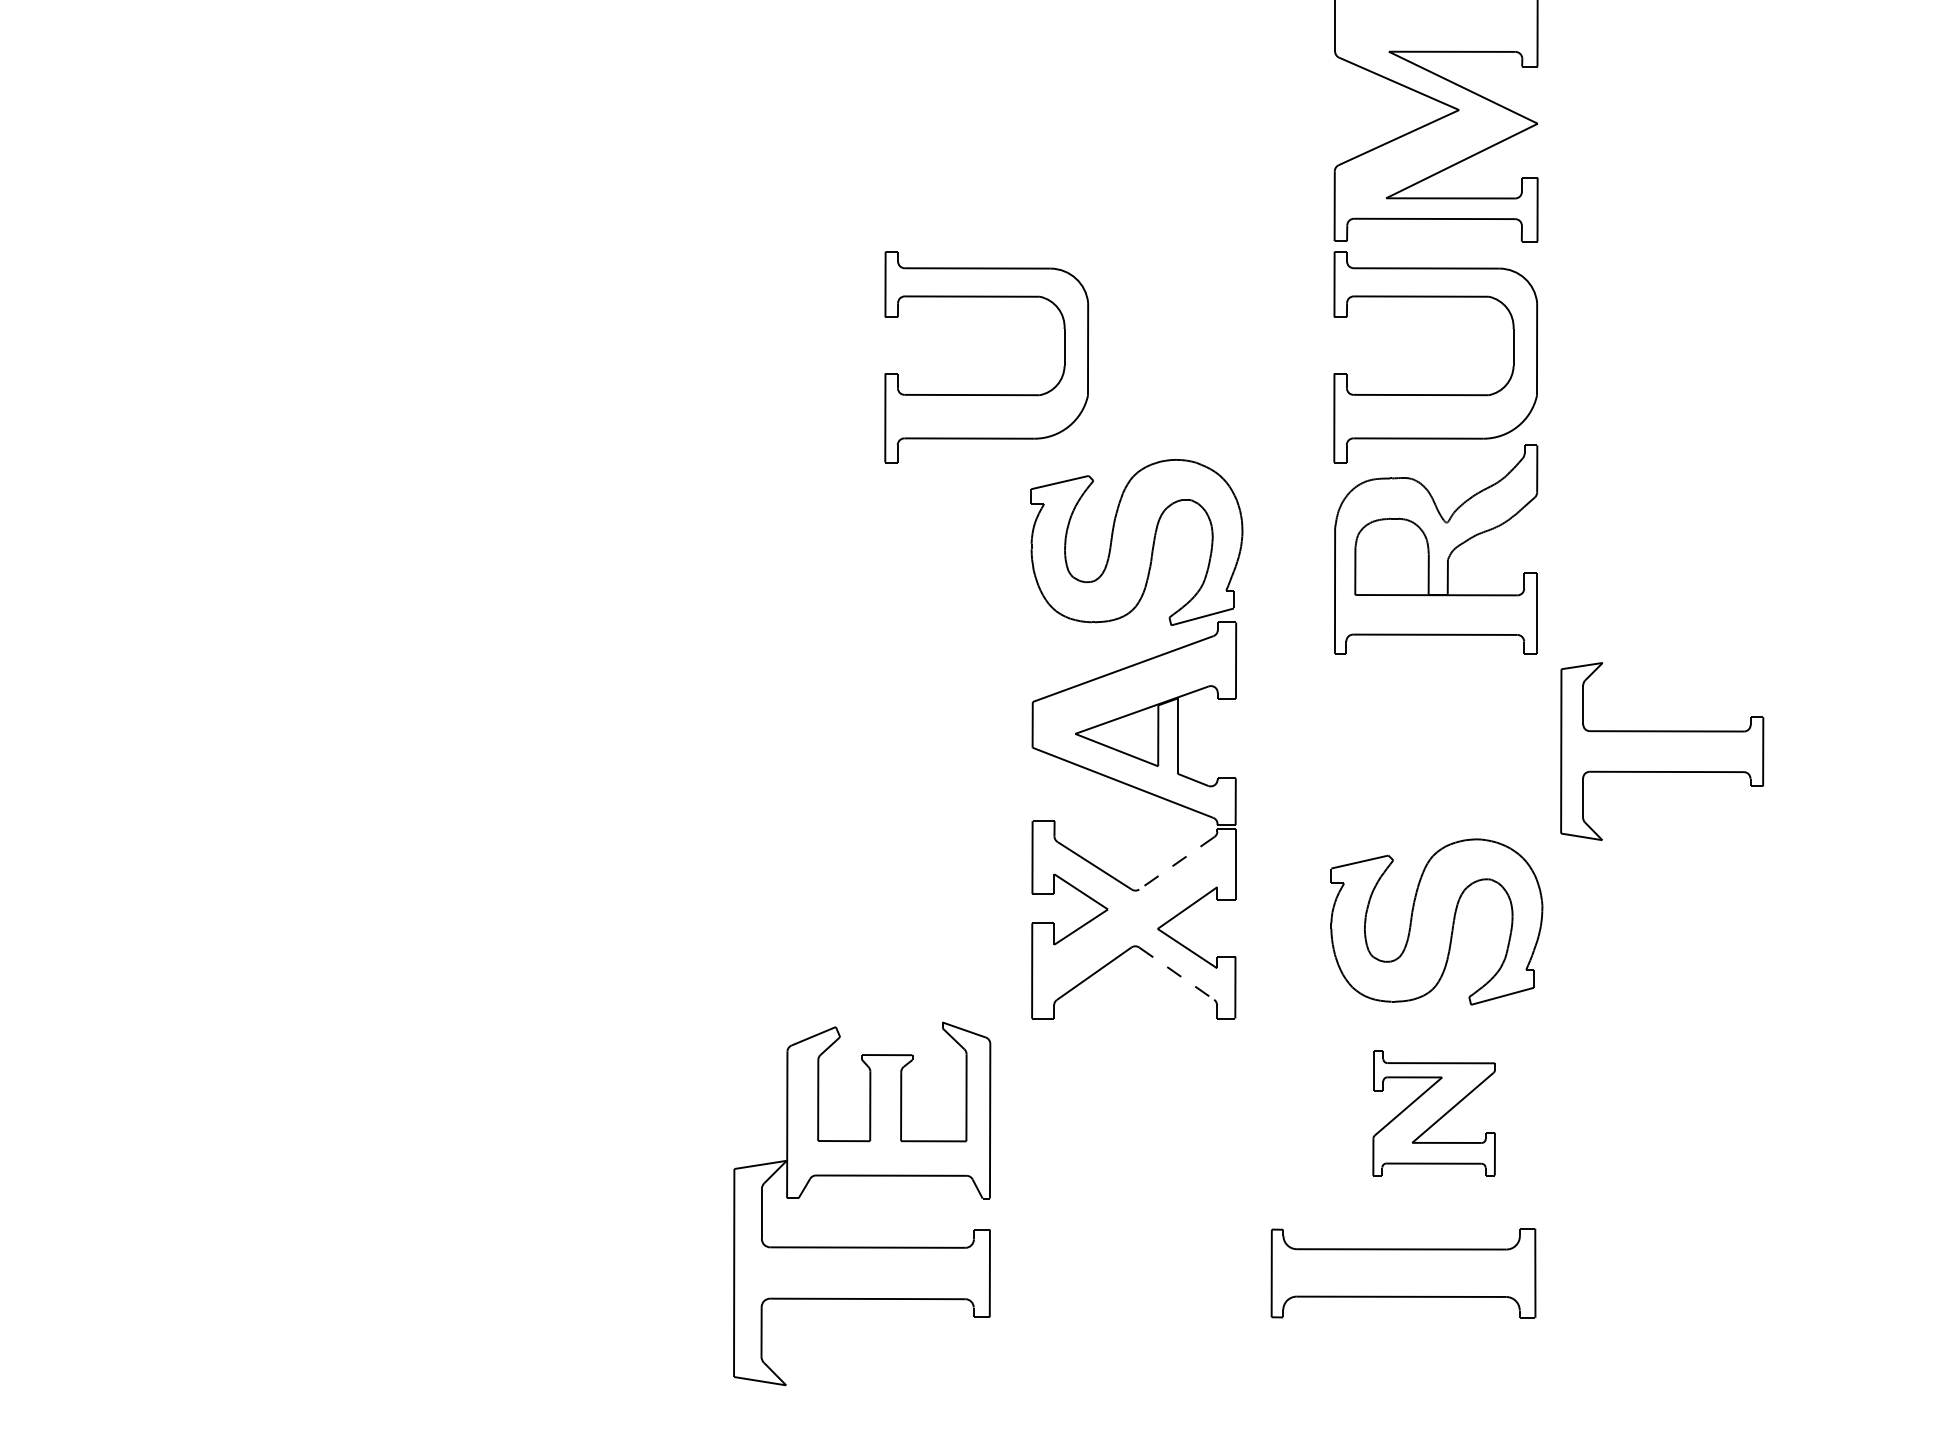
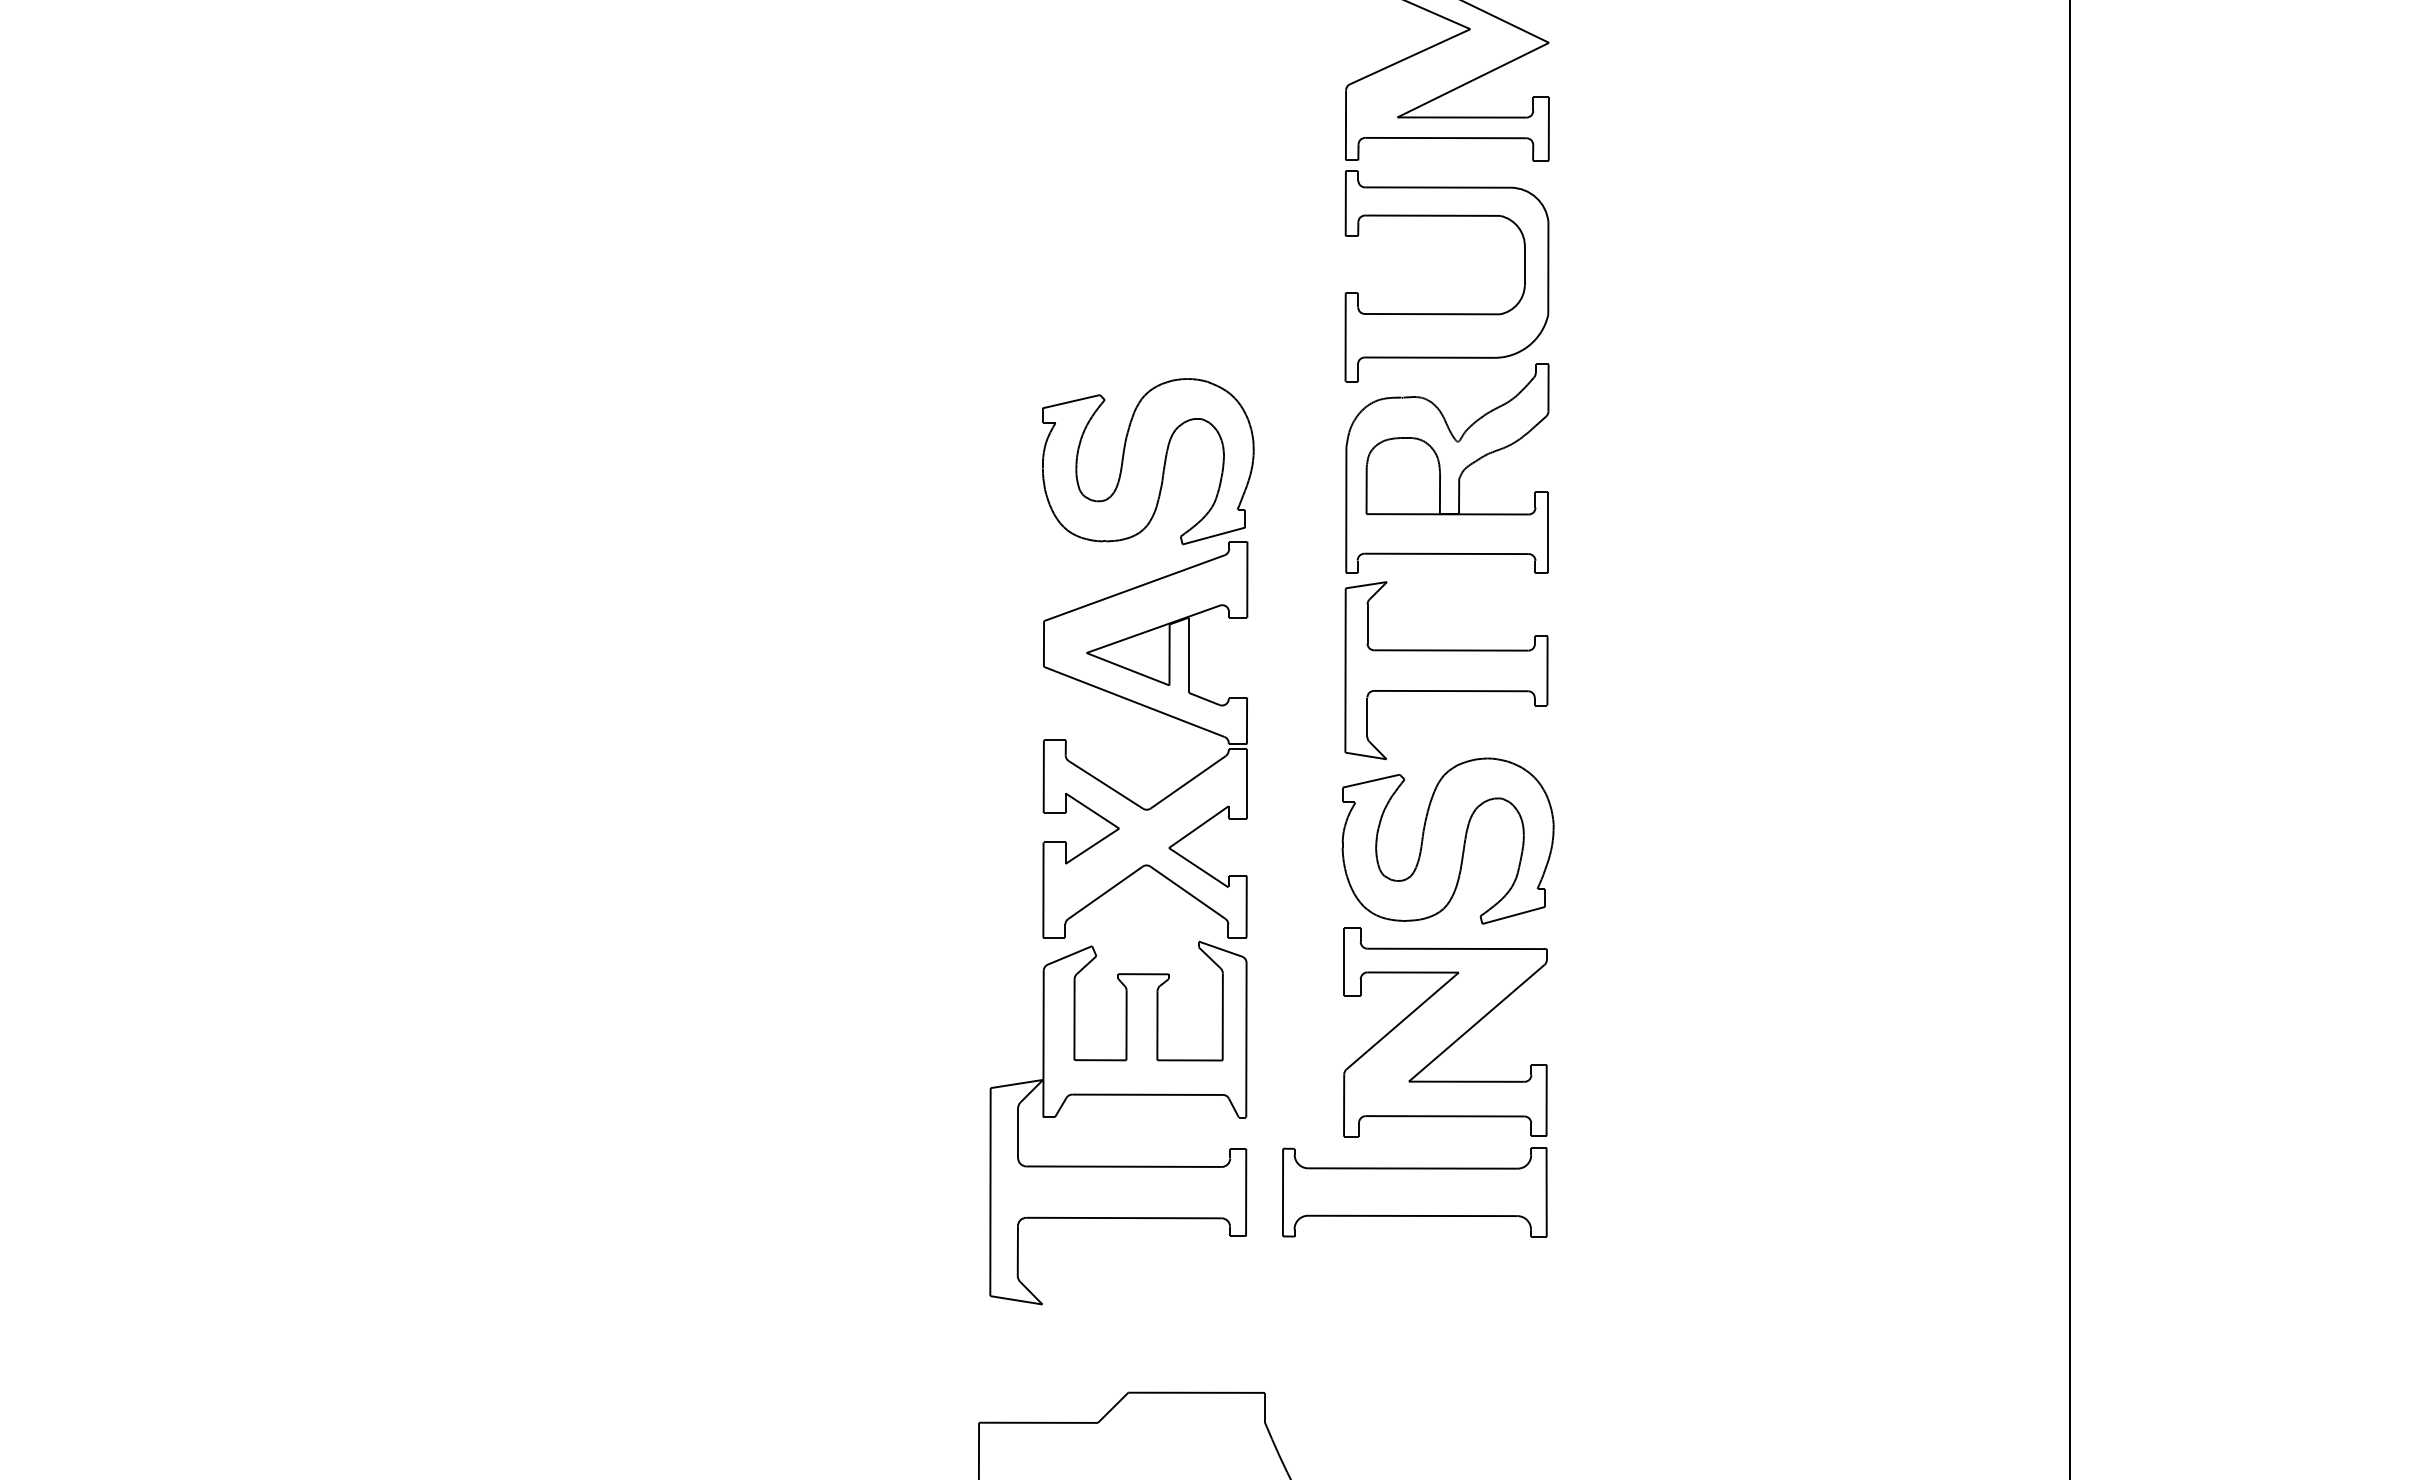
part: (986, 394) -> (997, 313), removed
part: (1662, 751) -> (1446, 670), moved
line: (1177, 863) -> (1188, 782), dashed -> solid
line: (1176, 973) -> (1187, 892), dashed -> solid
part: (1434, 1113) -> (1445, 1032), size x1.67
part: (862, 1176) -> (1118, 1095), moved

